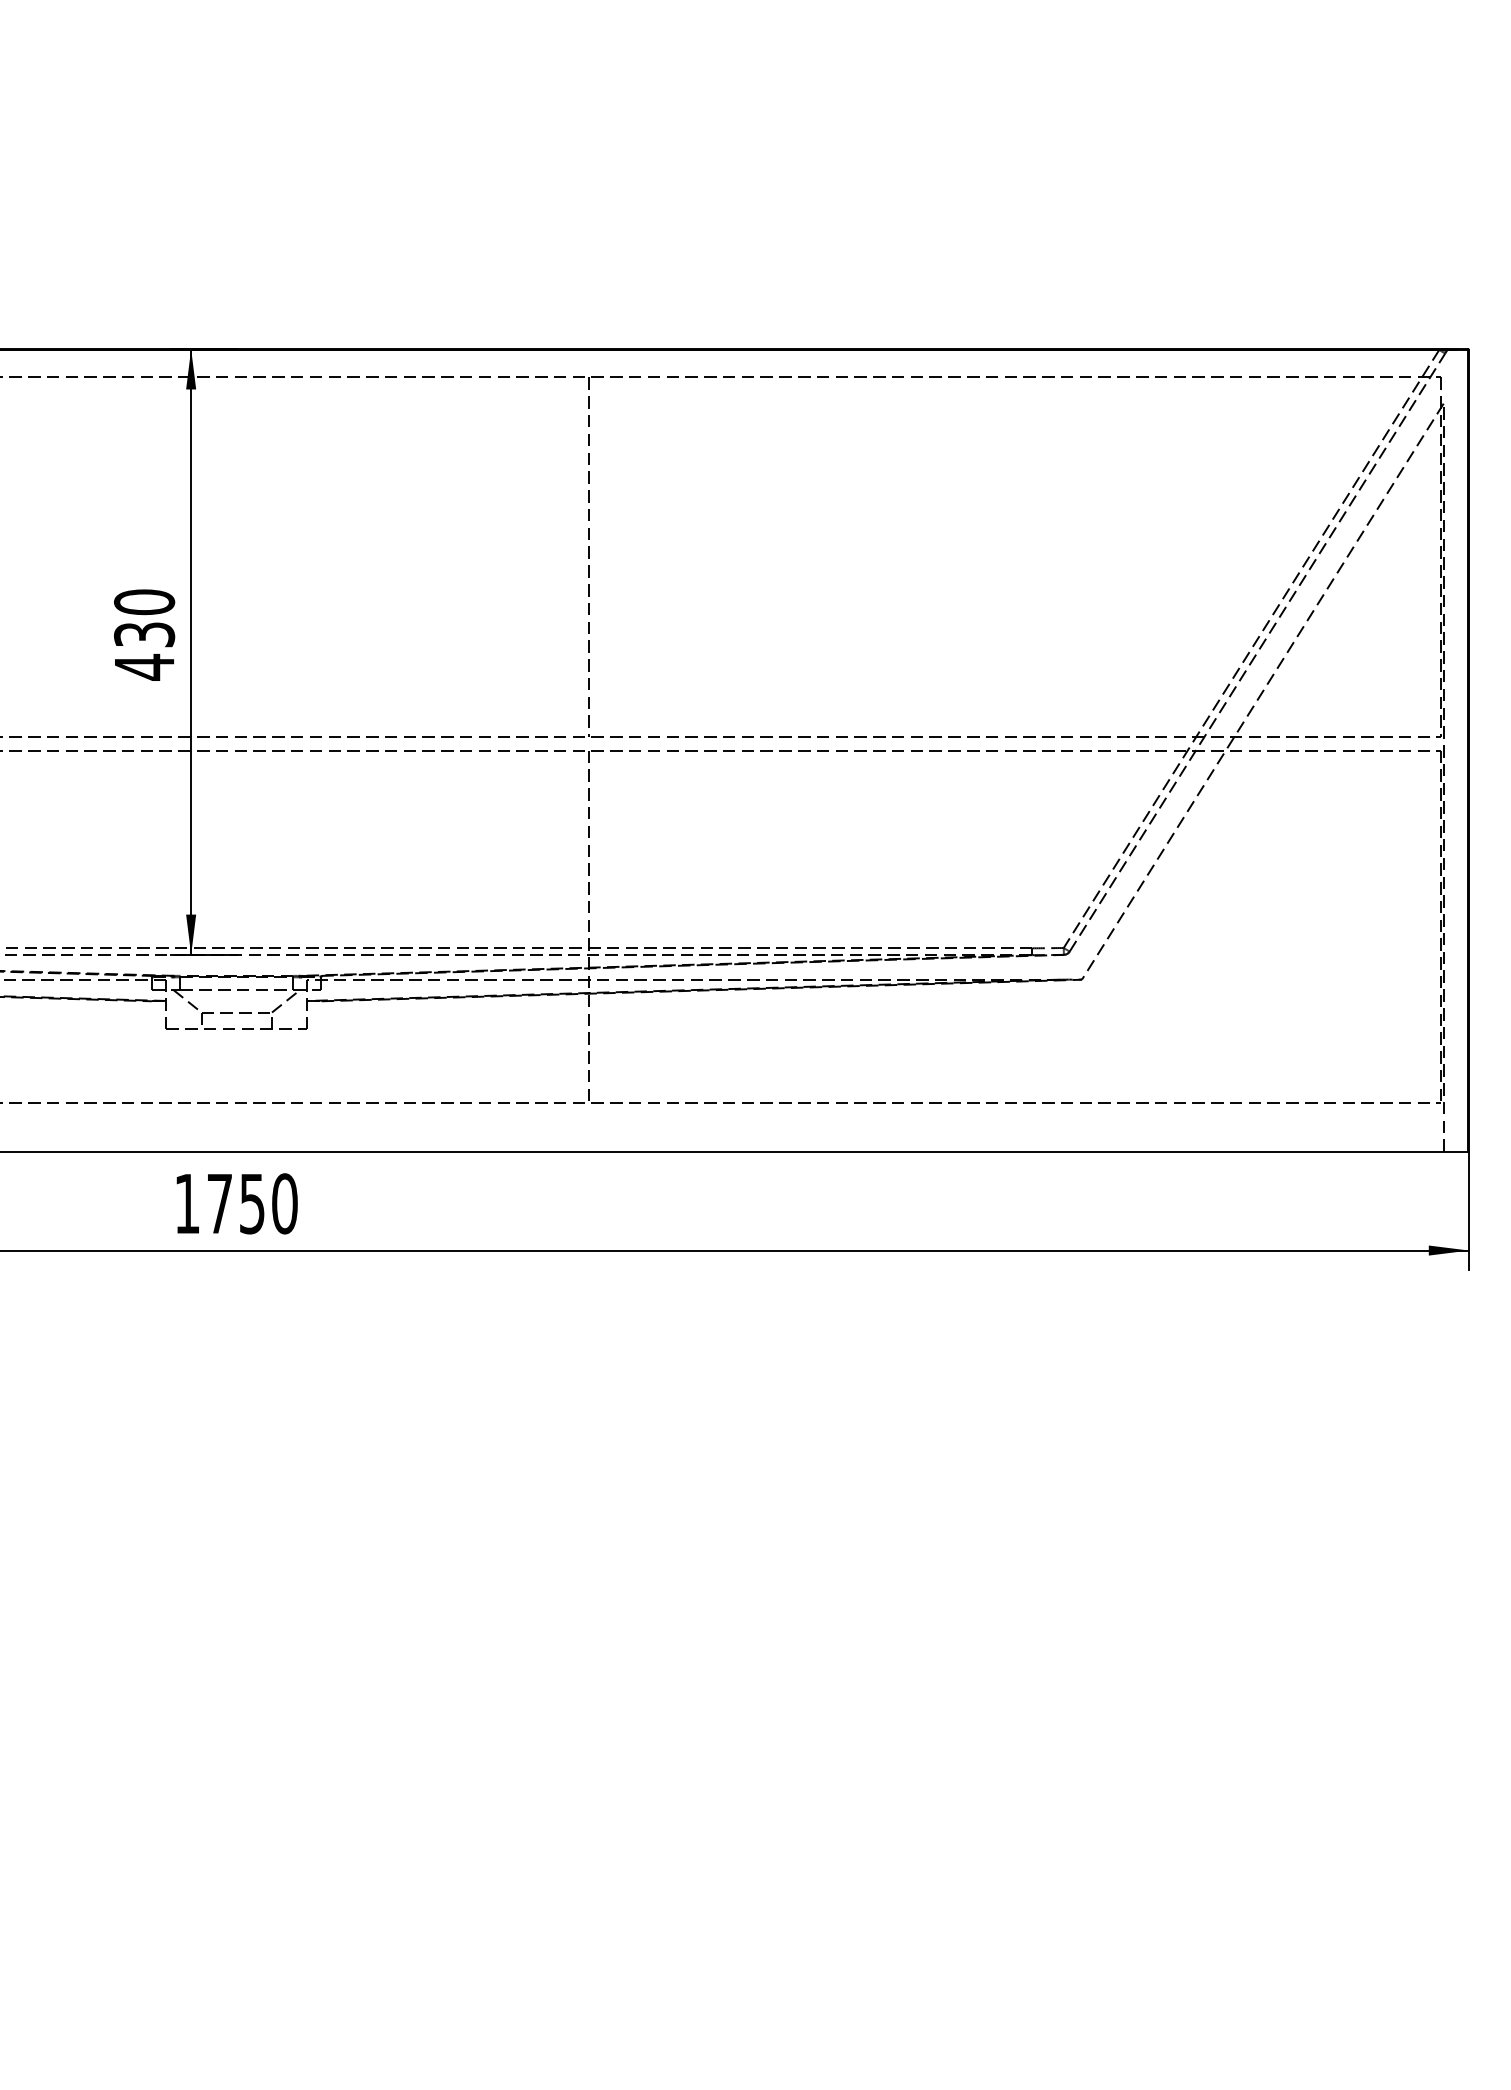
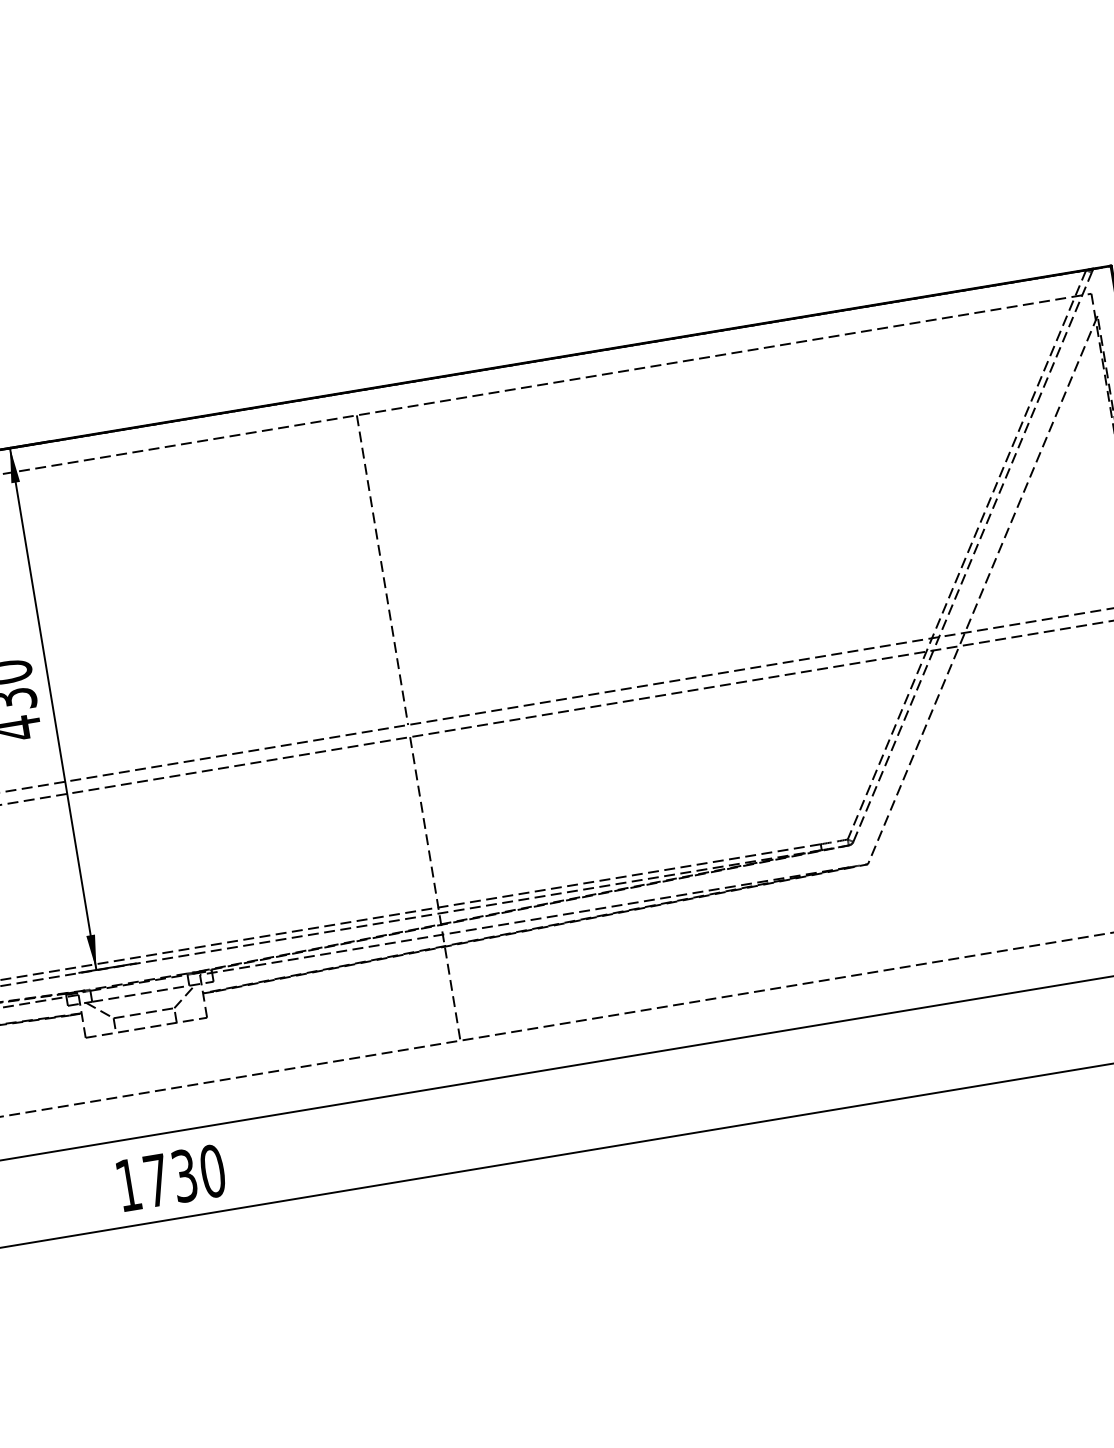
text: (252, 1203) -> (184, 1175), 1750 -> 1730

